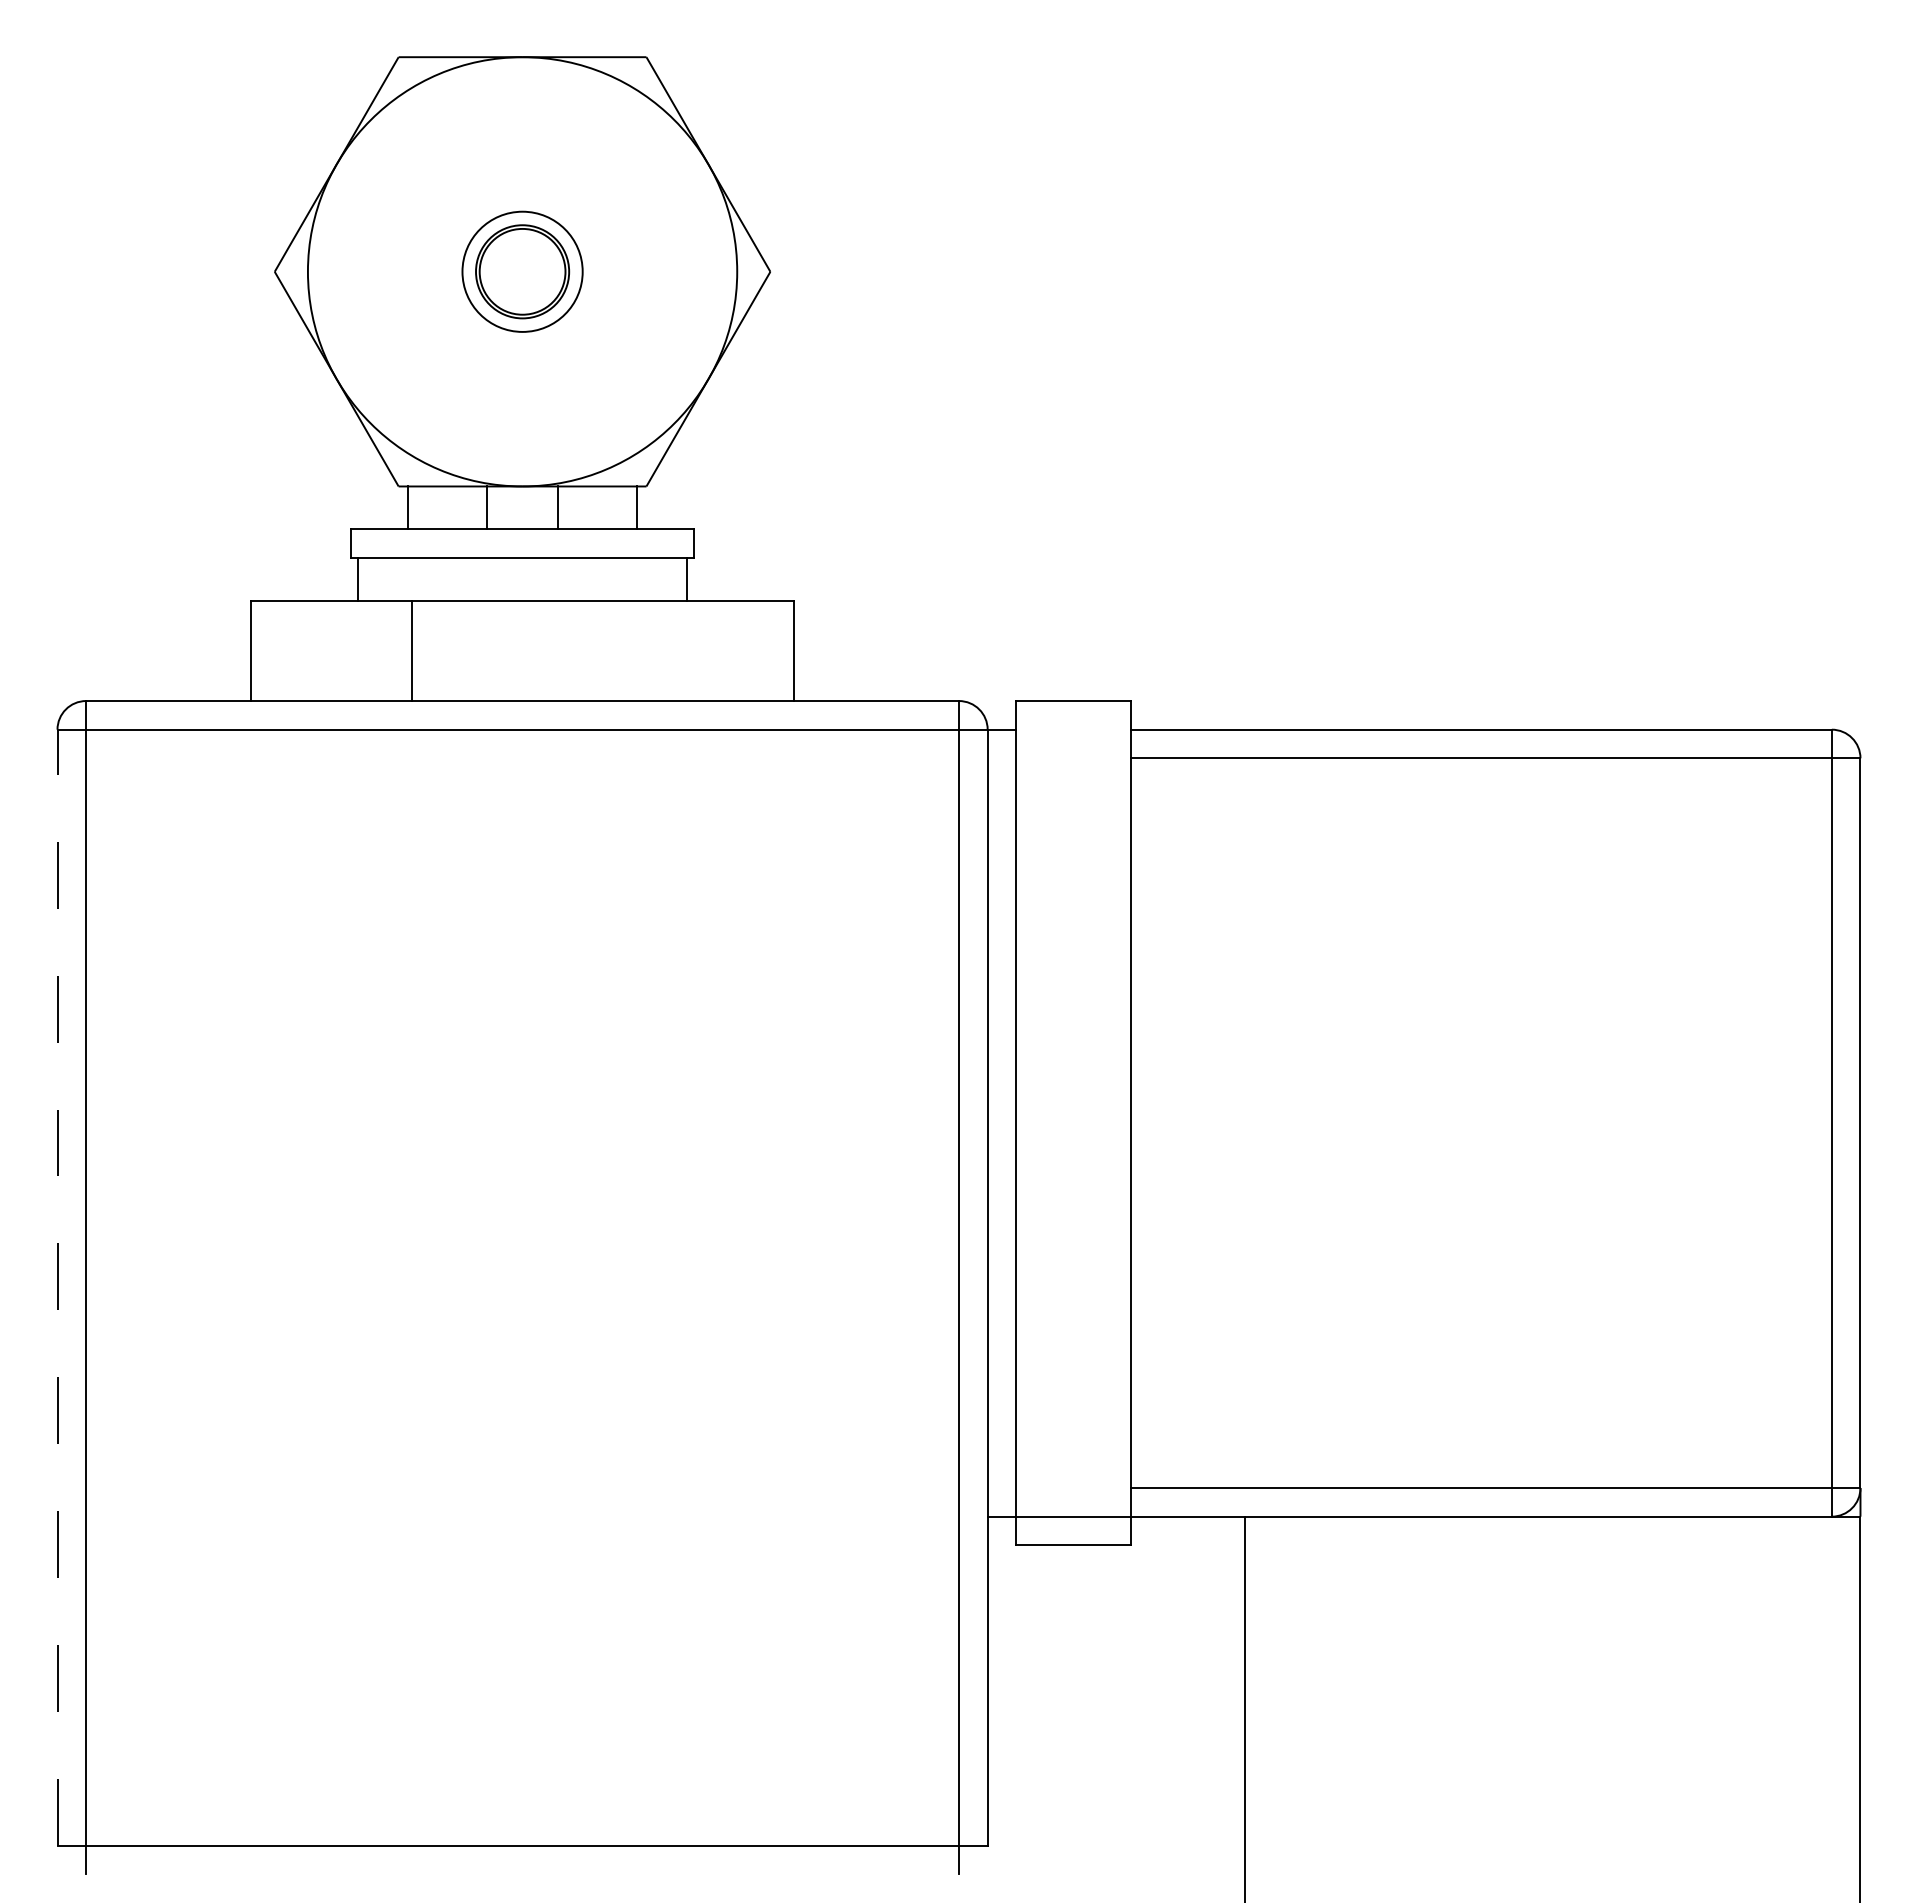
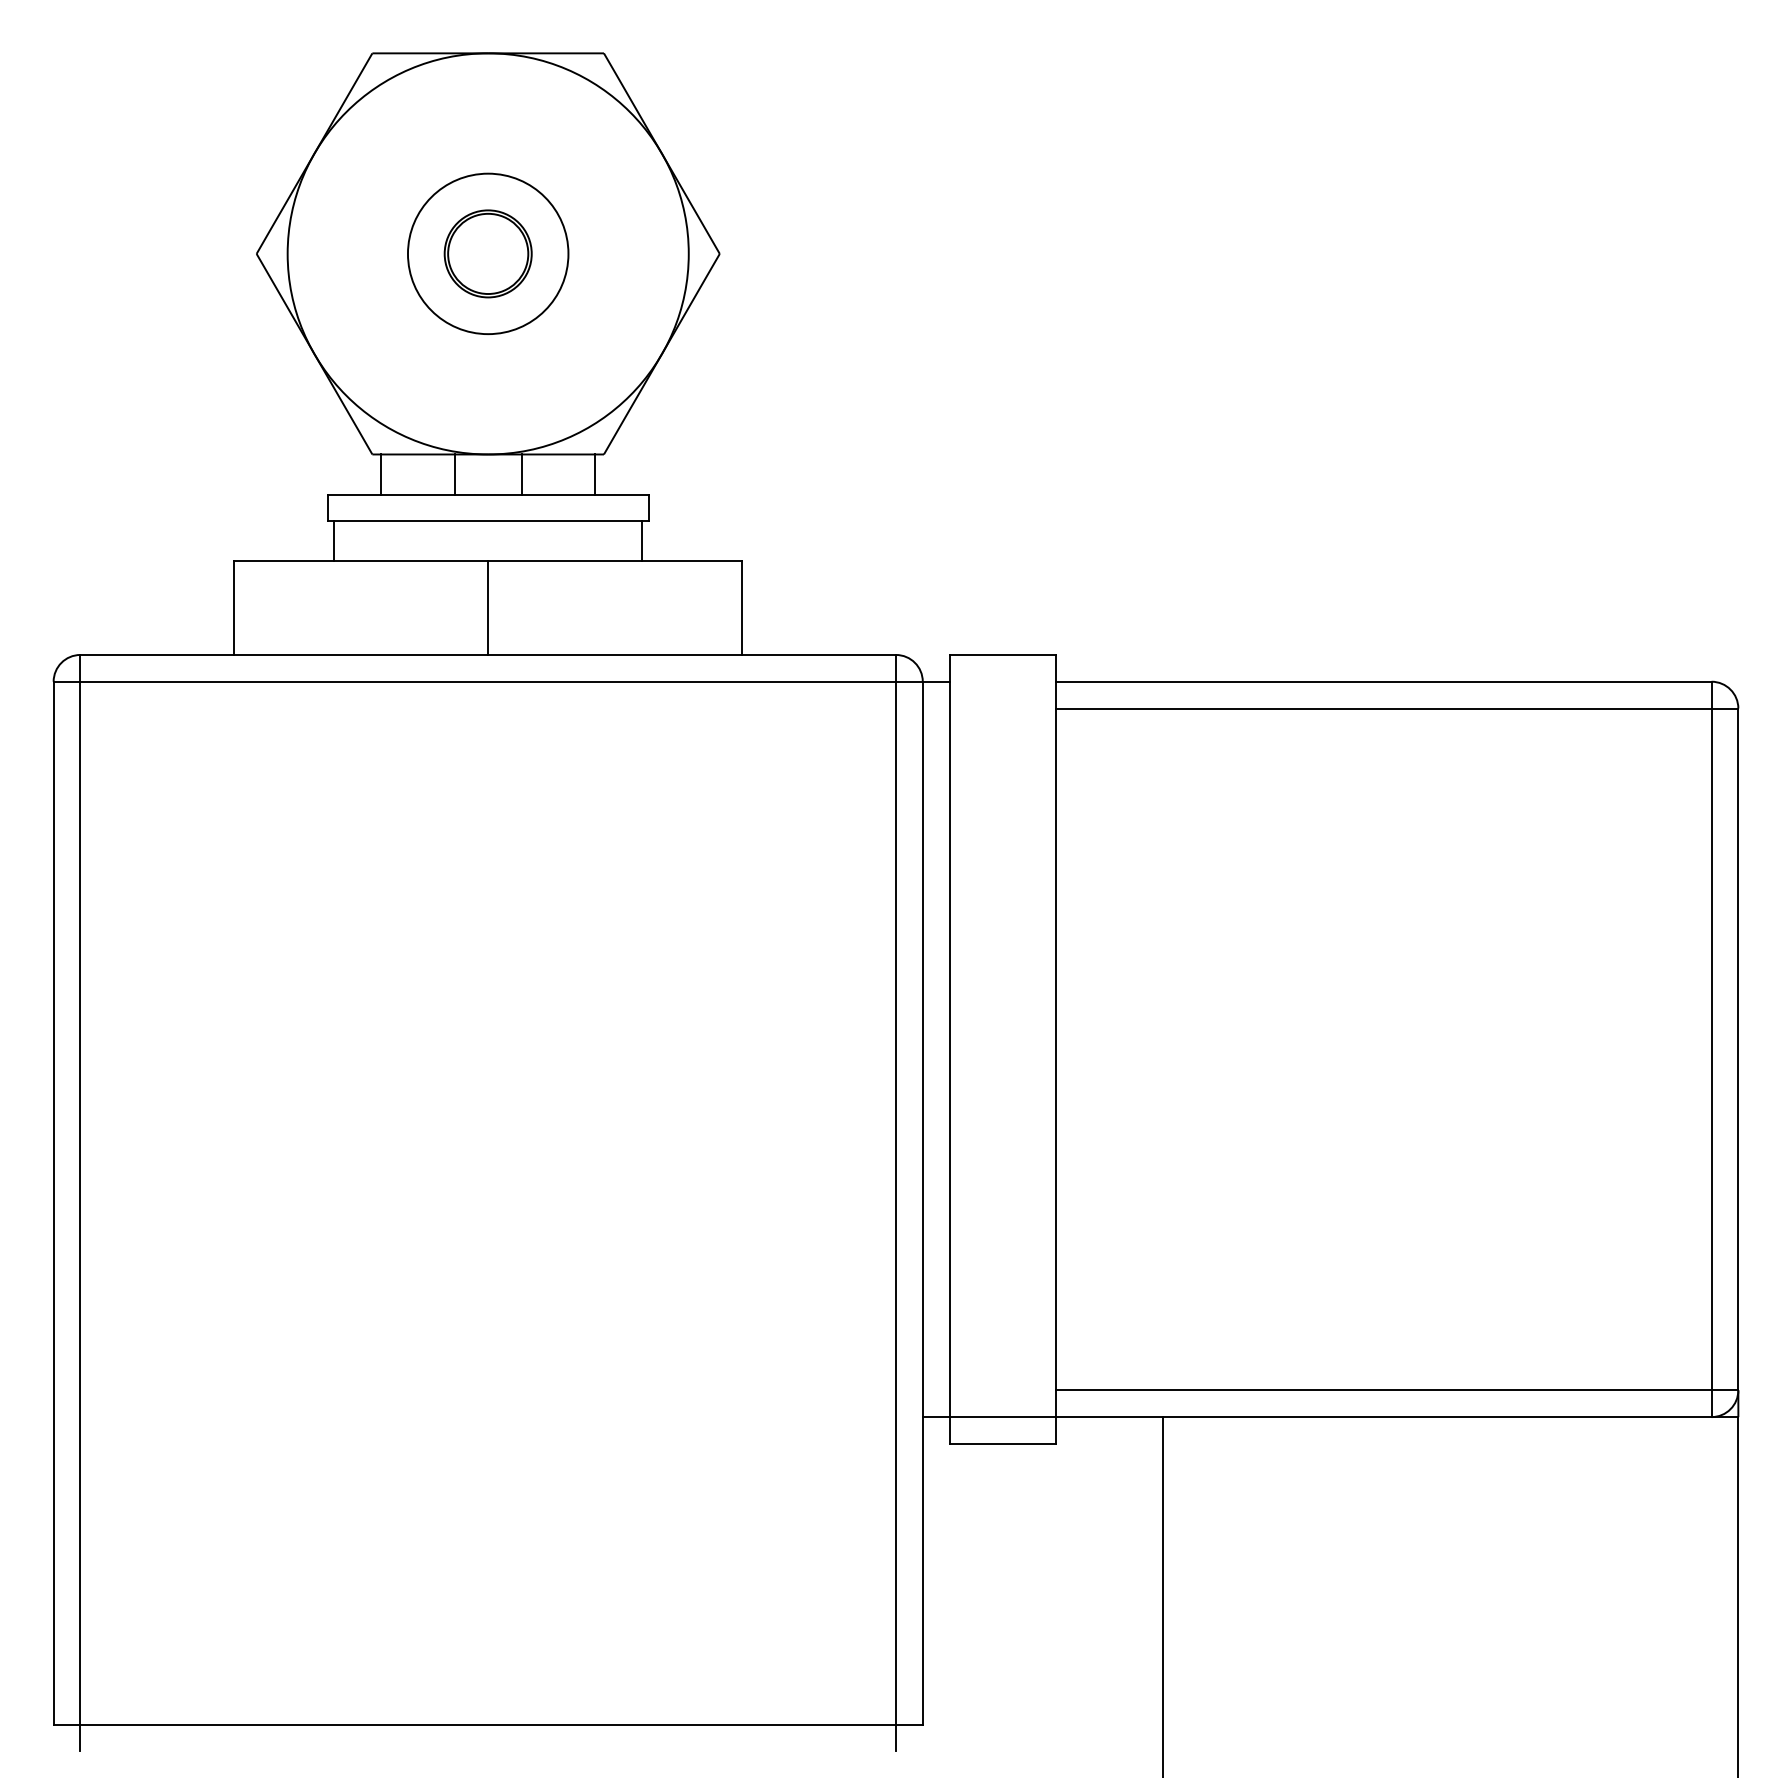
circle: (522, 271) -> (488, 253), size x1.43
line: (411, 650) -> (488, 607), moved
line: (57, 1287) -> (53, 1202), dashed -> solid

